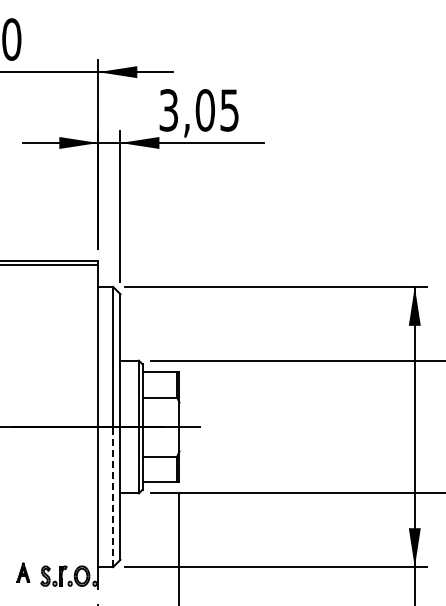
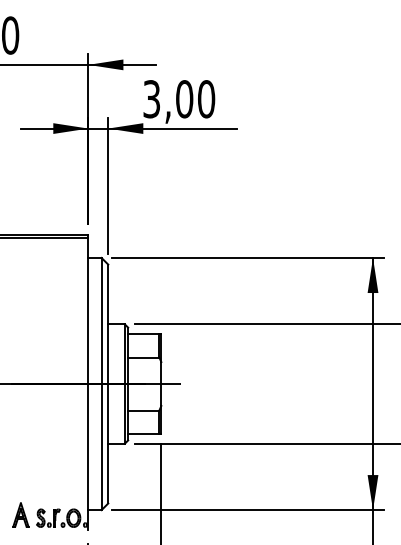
text: (229, 110) -> (206, 99), 3,05 -> 3,00
line: (113, 496) -> (102, 446), dashed -> solid
part: (23, 572) -> (21, 514), size x1.43

